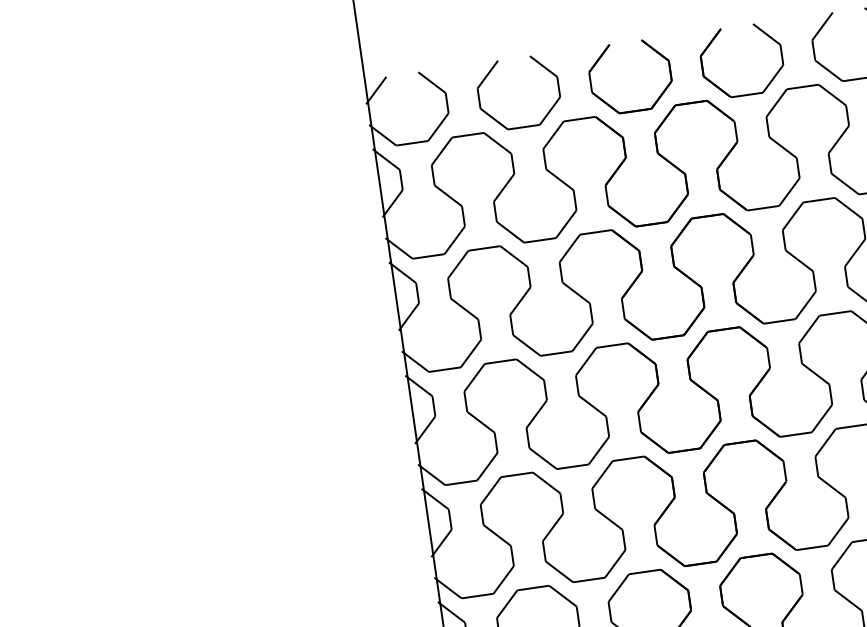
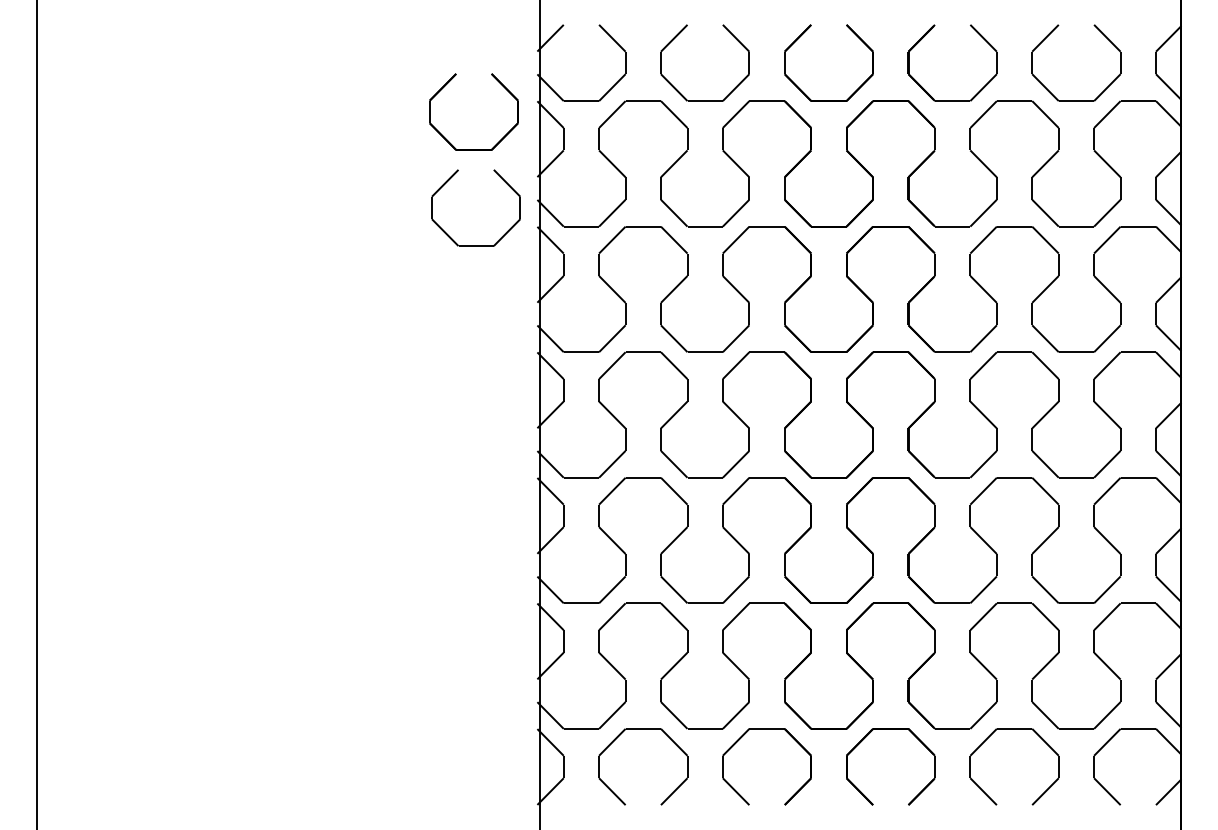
part: (289, 145) -> (447, 84), added
part: (303, 232) -> (449, 180), added

